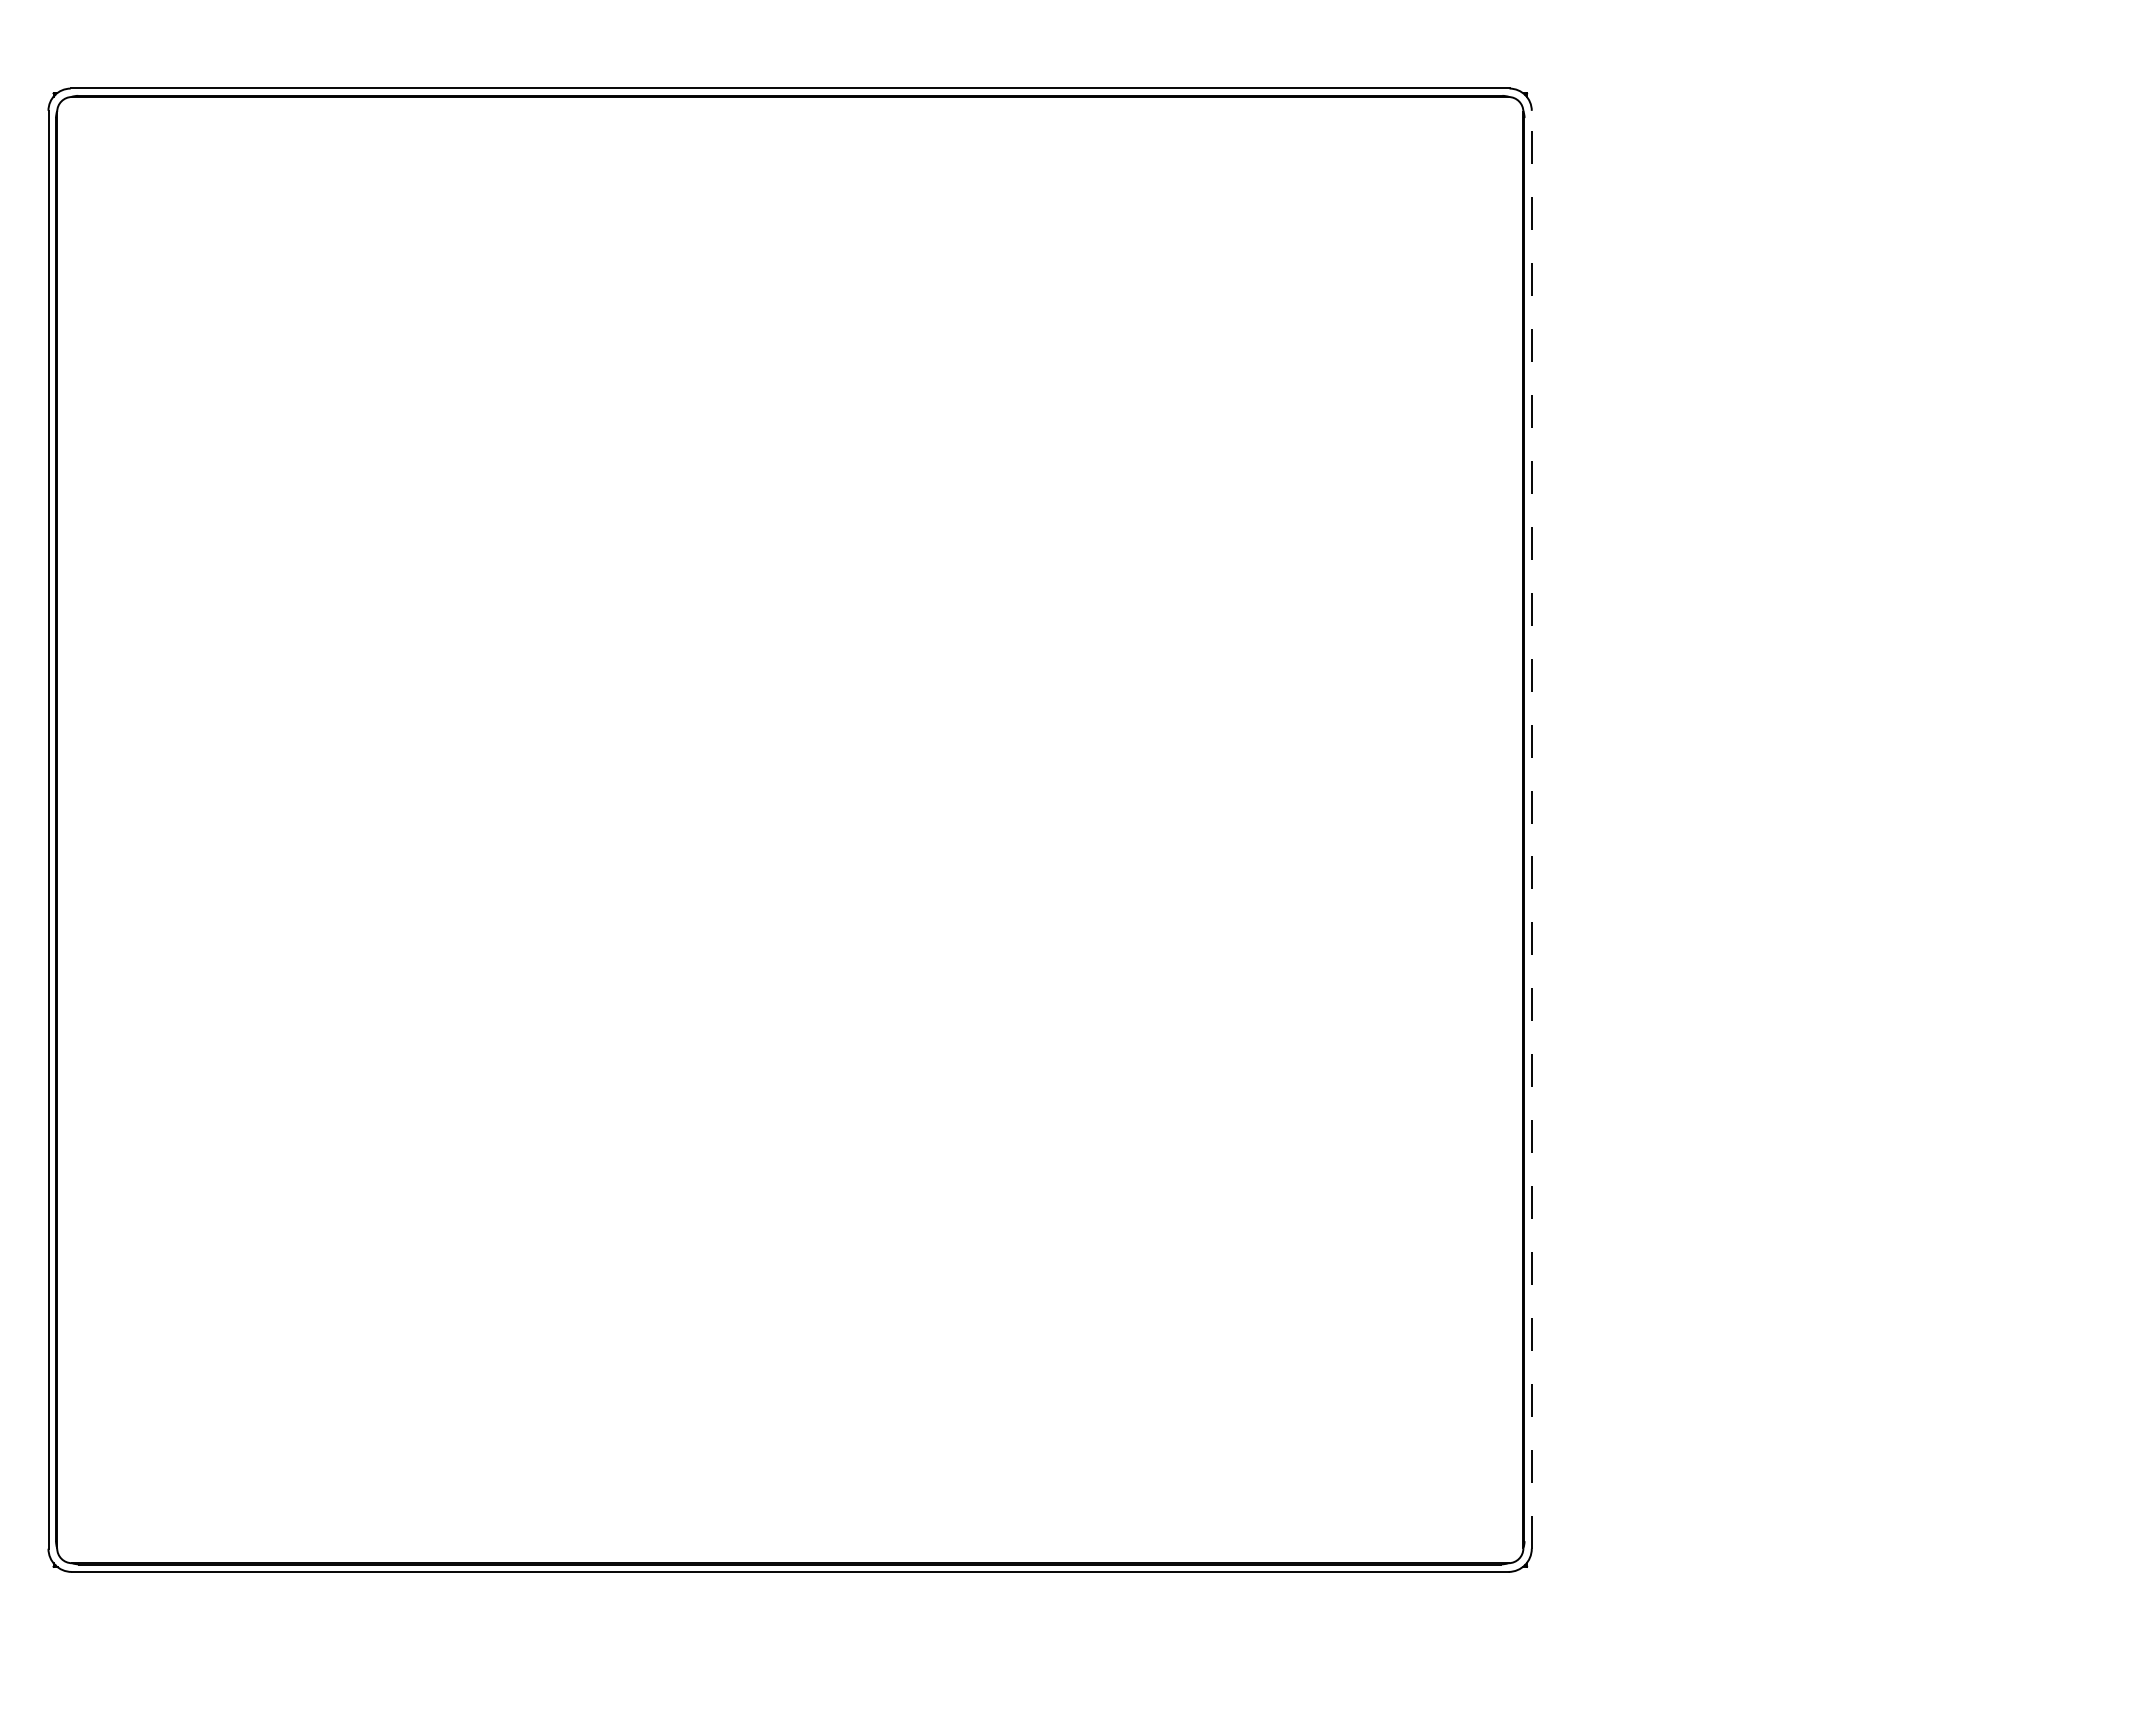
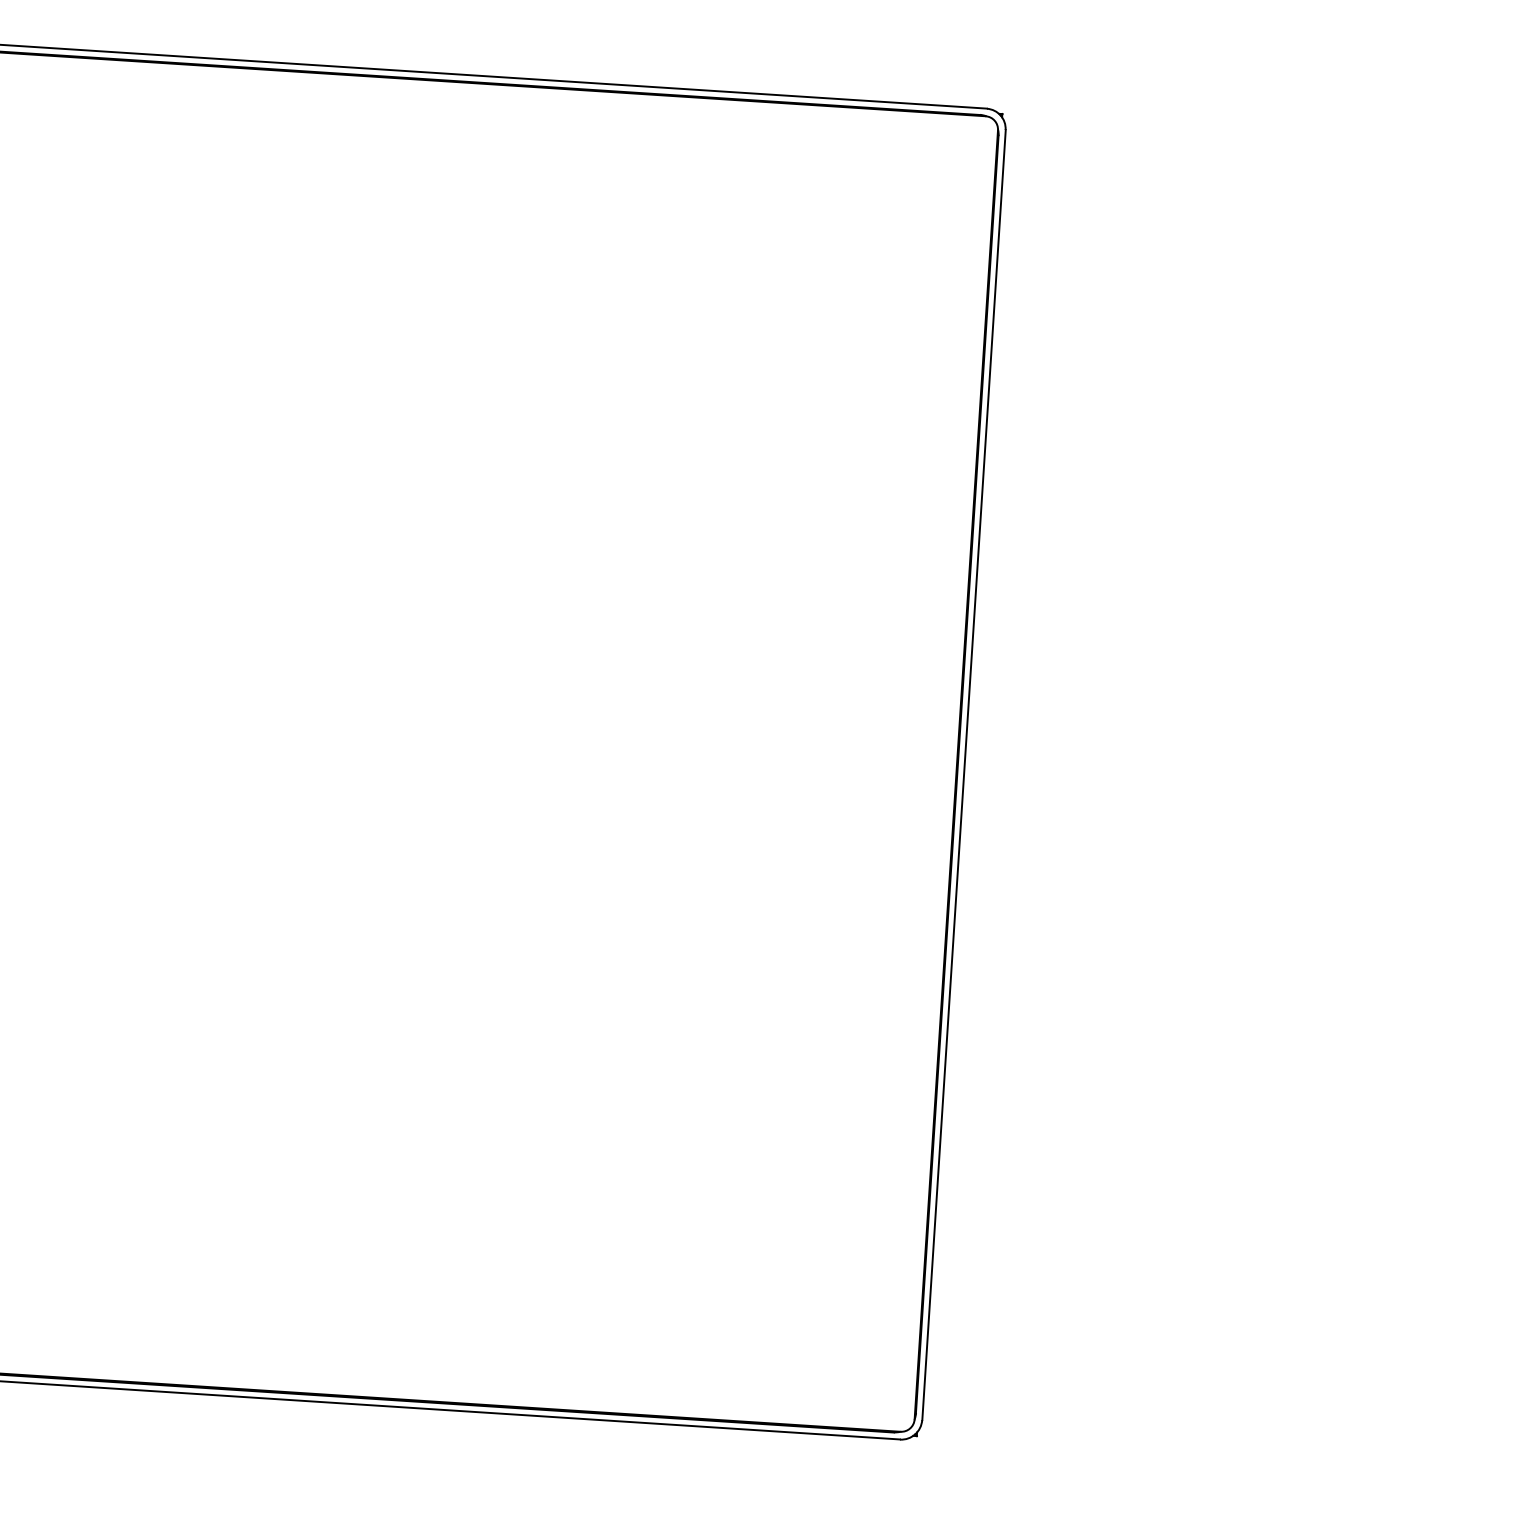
line: (1531, 829) -> (963, 774), dashed -> solid

